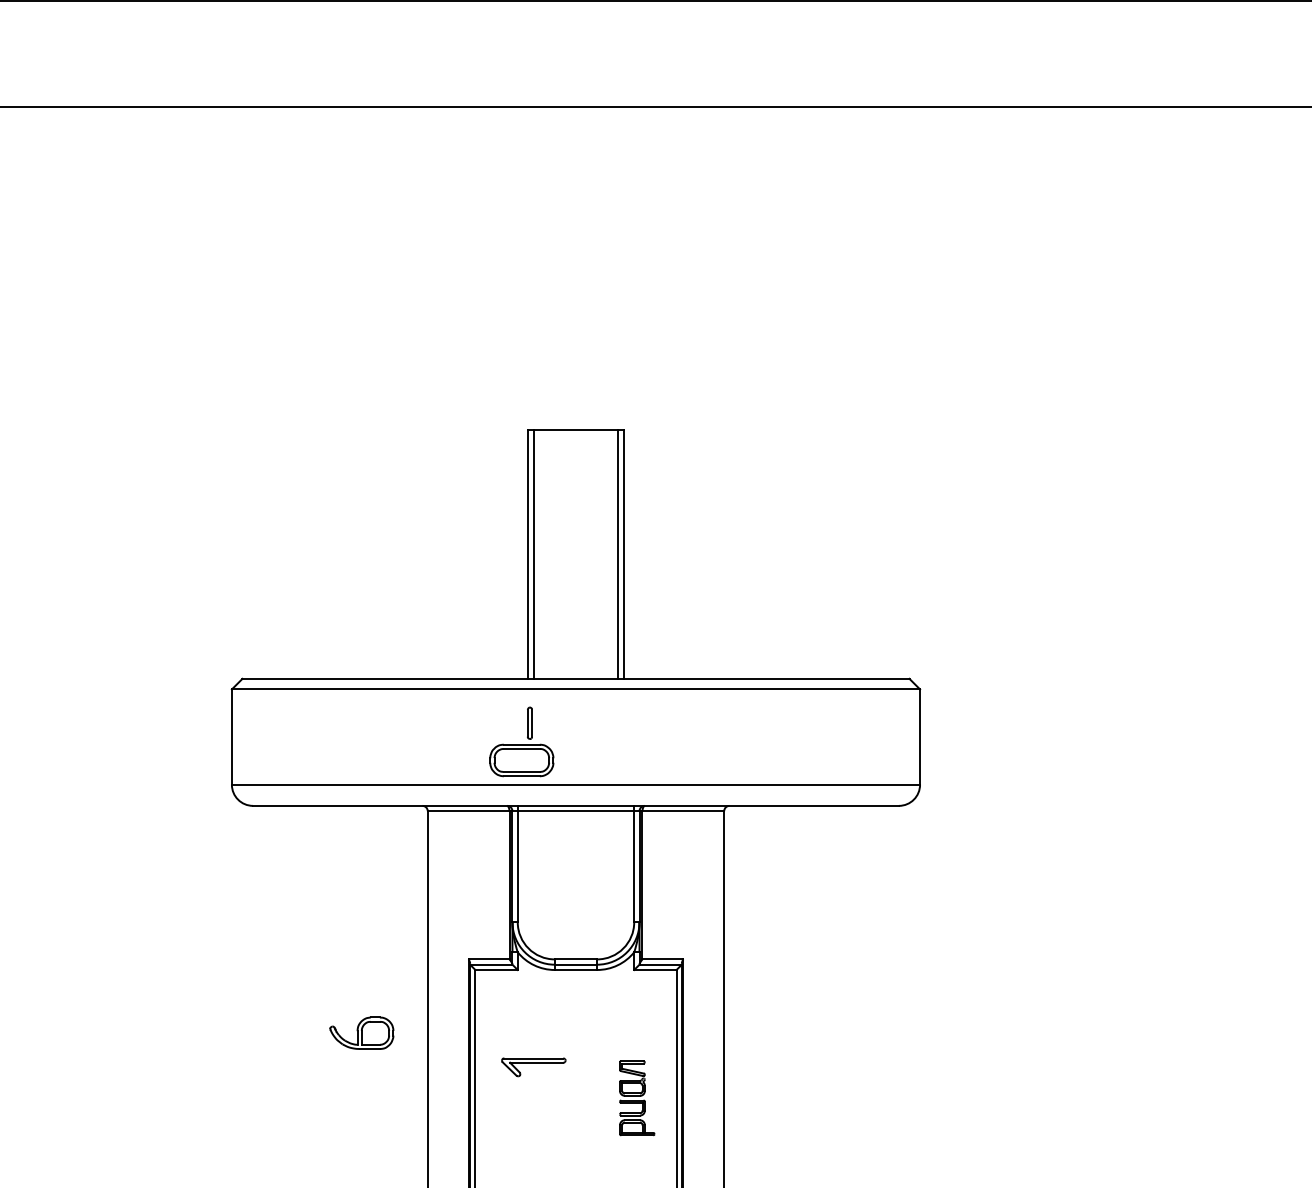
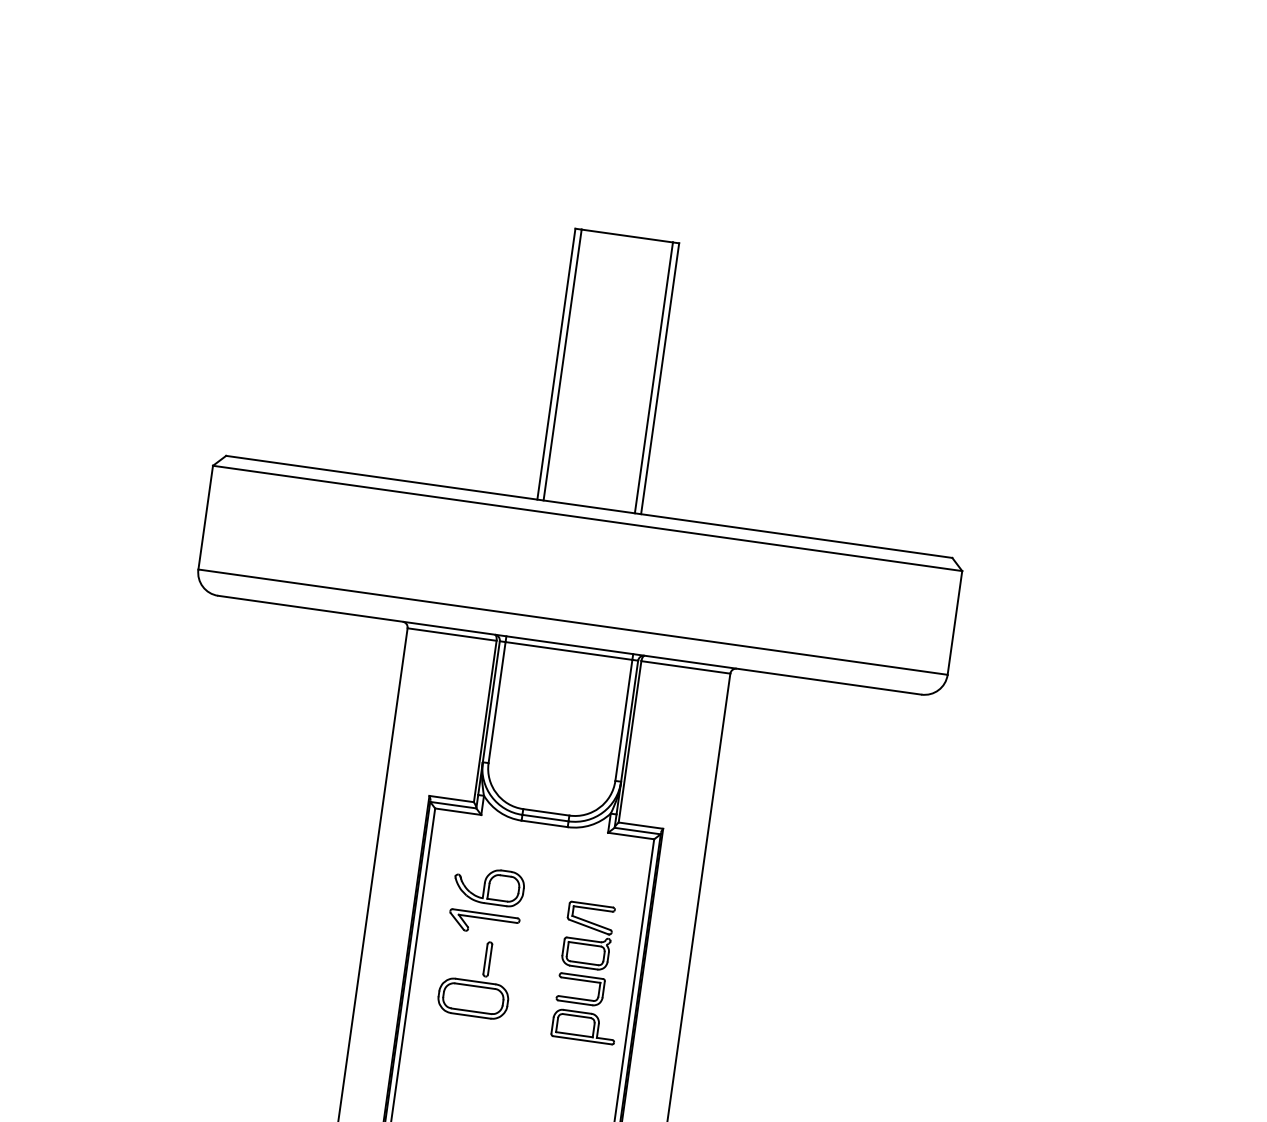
part: (521, 741) -> (475, 977), moved
part: (361, 1032) -> (488, 885), moved
part: (636, 1097) -> (591, 971), size x1.67

